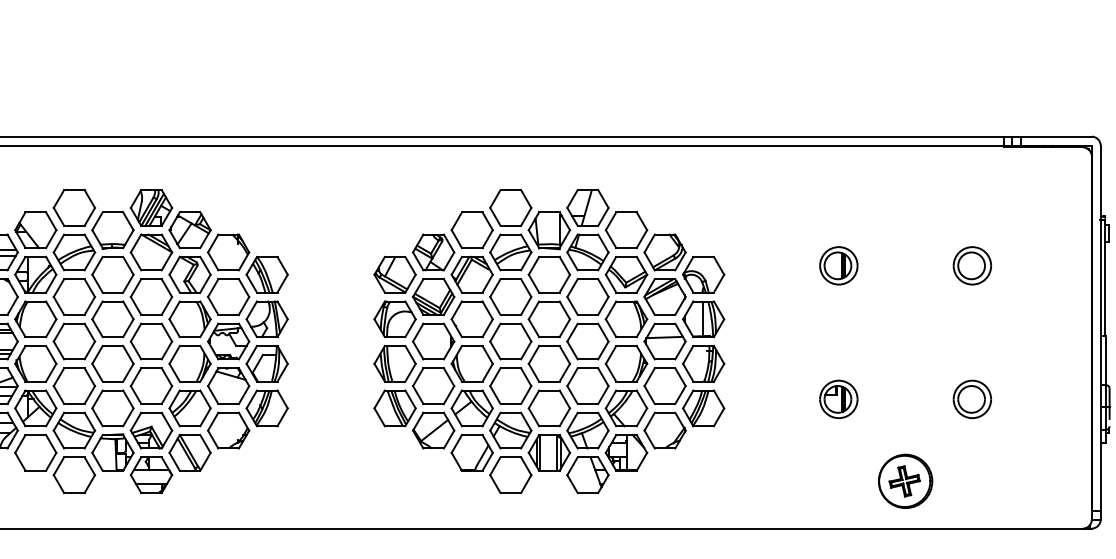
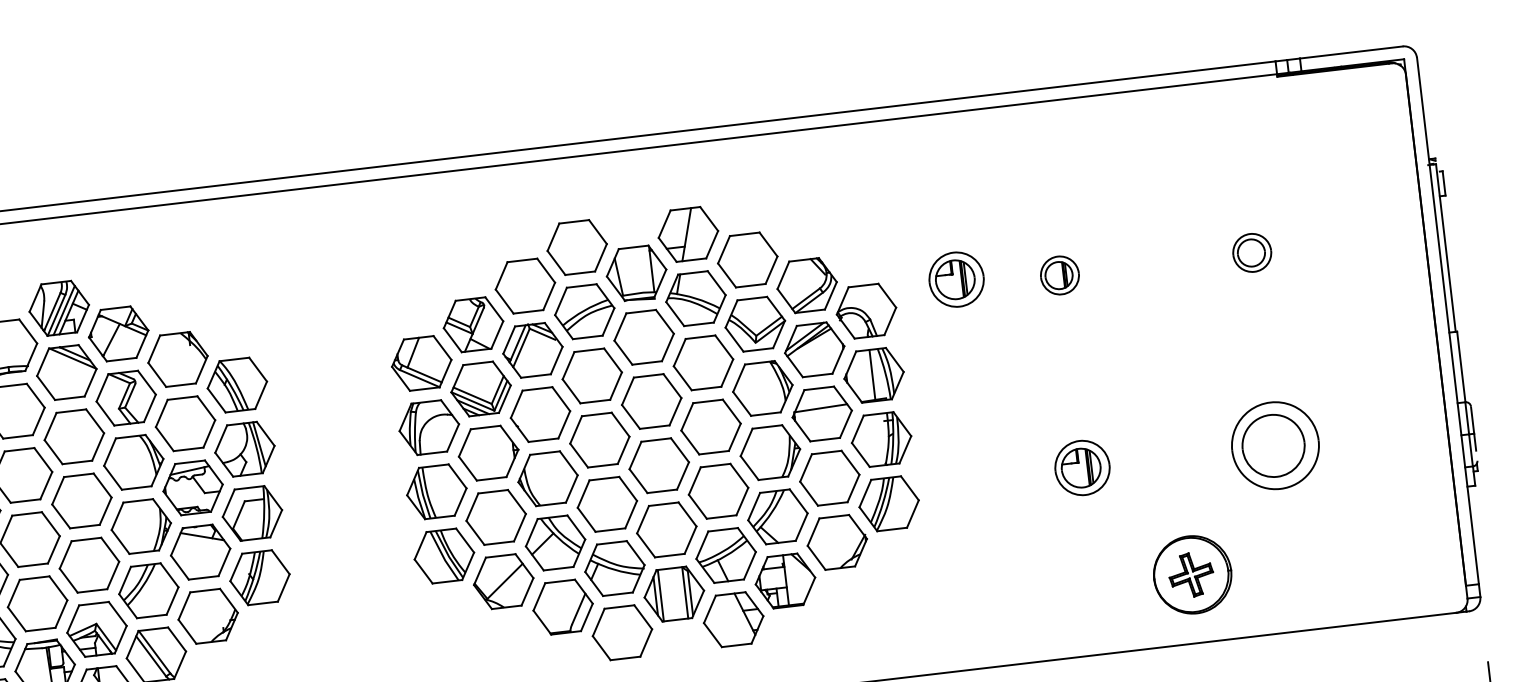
part: (767, 259) -> (955, 278), added
part: (838, 265) -> (1059, 275), size x0.7
part: (971, 265) -> (1251, 252), size x0.7
part: (971, 398) -> (1273, 444), size x1.6

